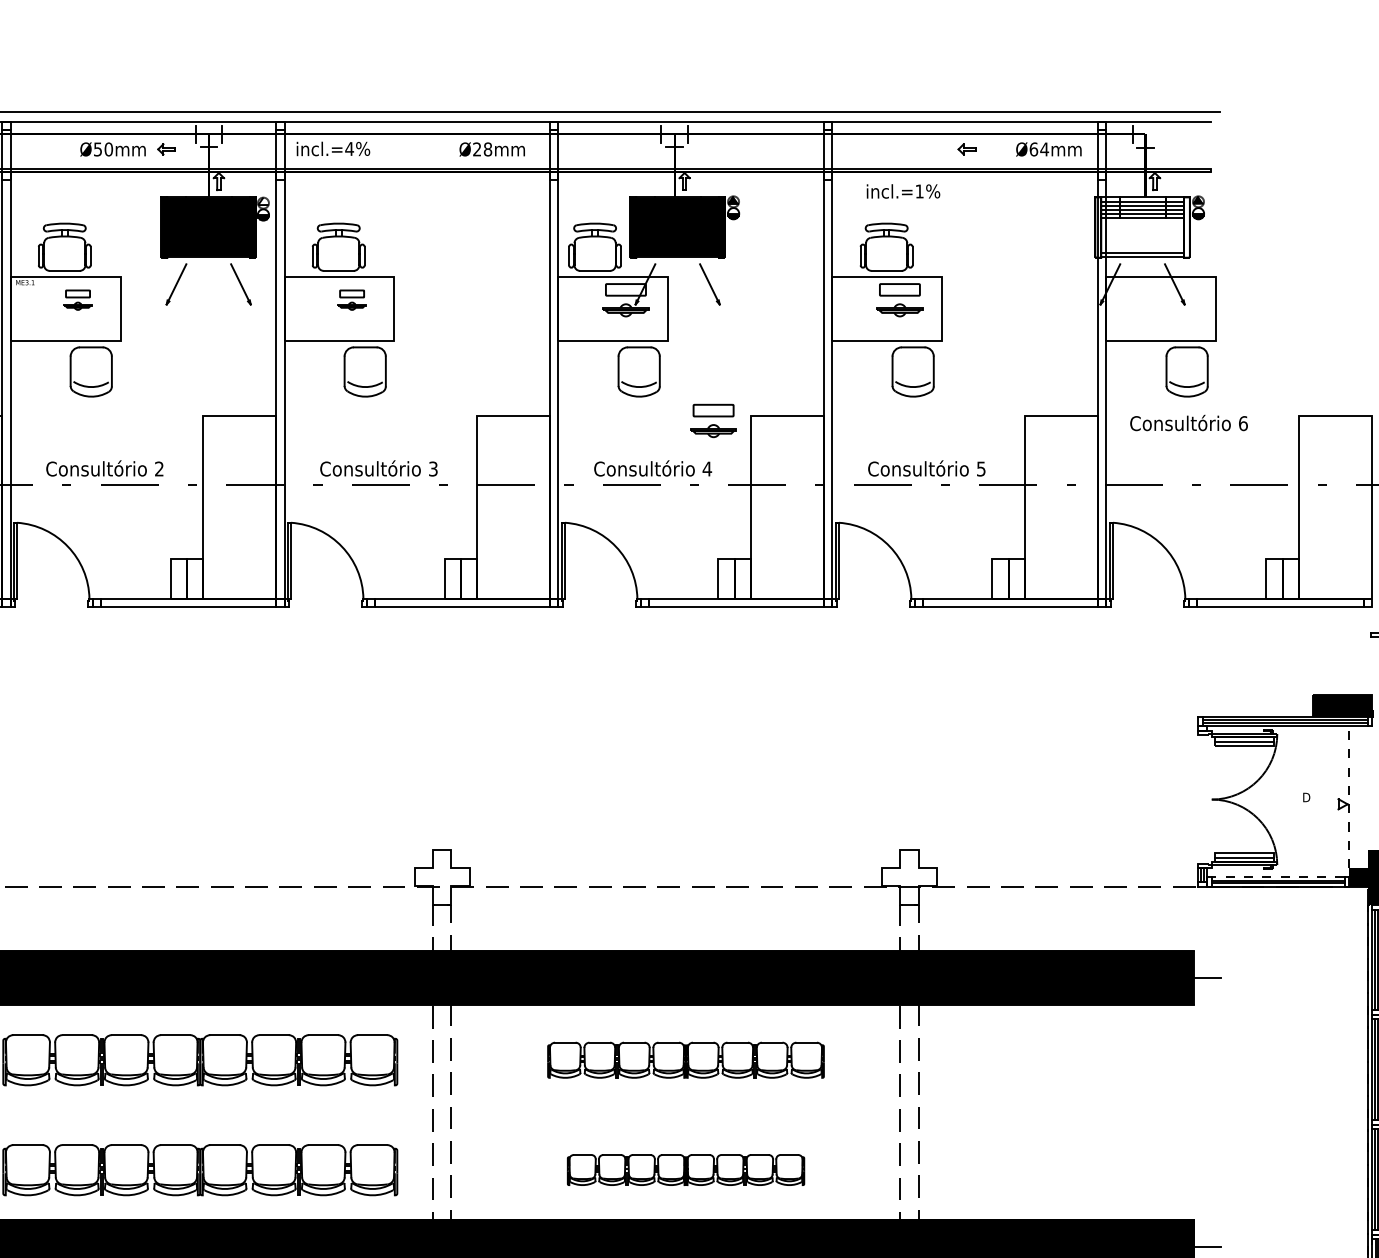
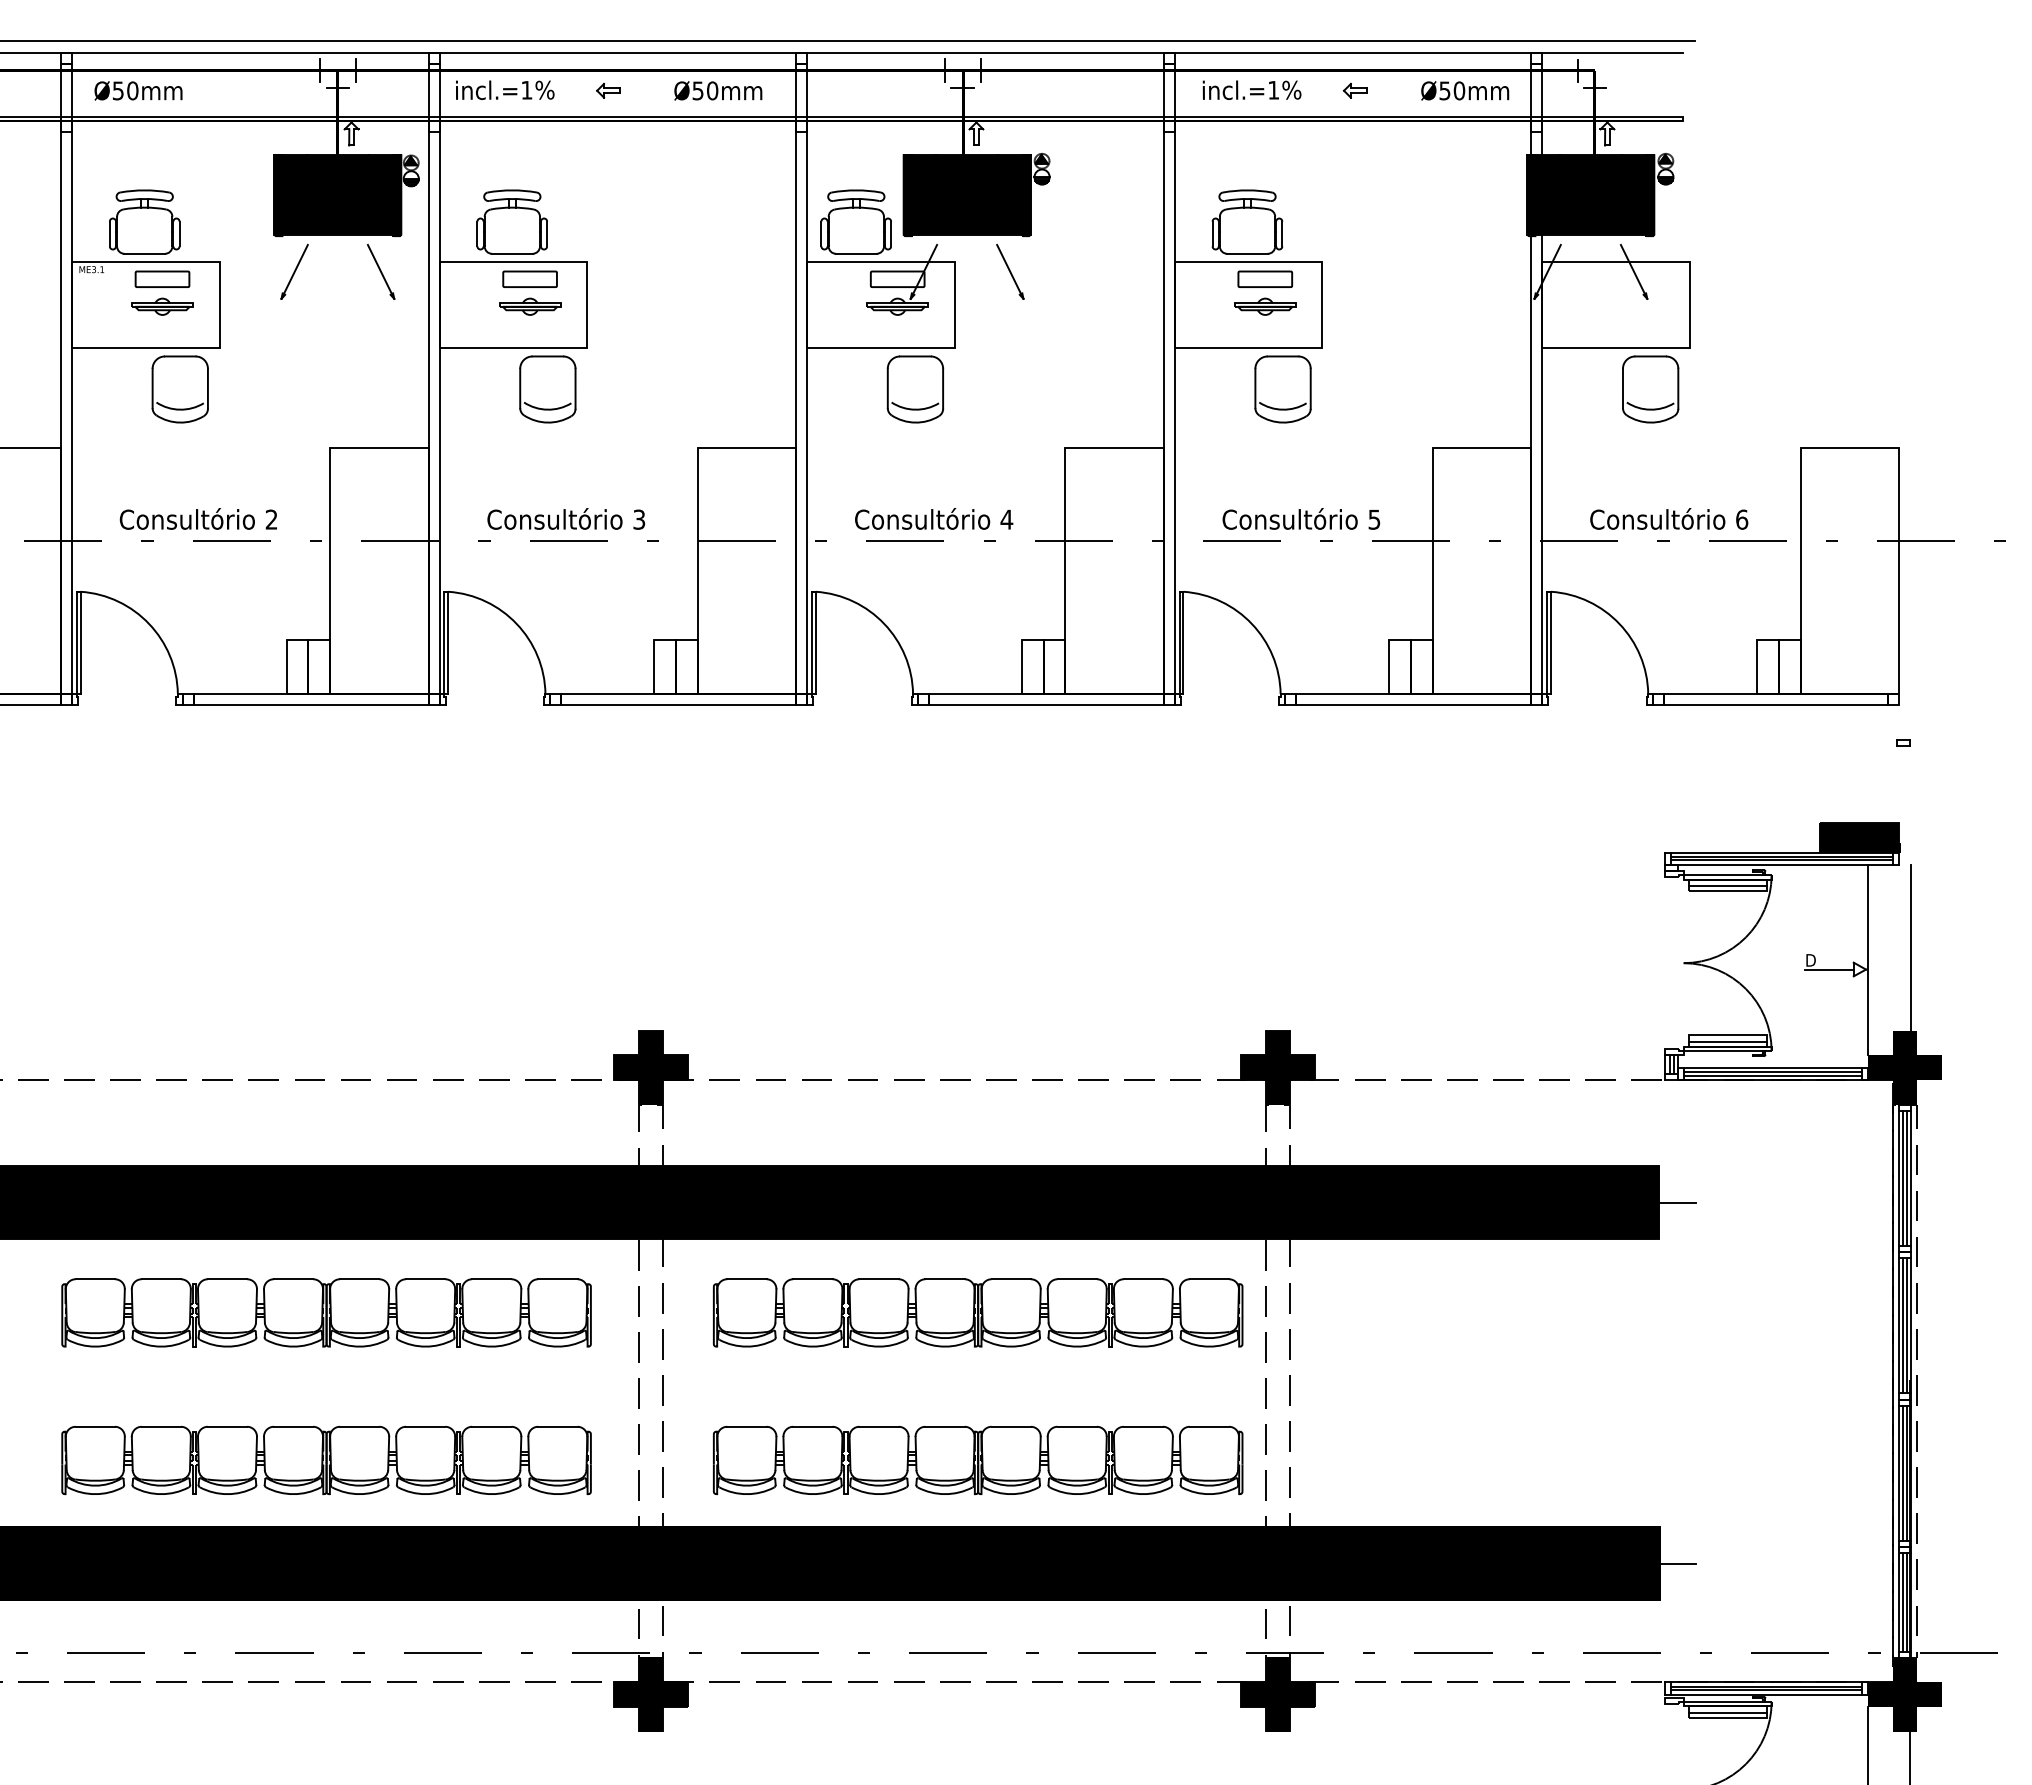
text: (113, 149) -> (138, 90), moved
part: (166, 149) -> (608, 90), moved
text: (349, 149) -> (526, 90), incl.=4%%% -> incl.=1%%%
text: (482, 149) -> (705, 90), Ø28mm -> Ø50mm
text: (1039, 149) -> (1452, 90), Ø64mm -> Ø50mm
text: (903, 190) -> (1251, 89), moved
fill: (263, 201) -> (411, 160), added
fill: (1142, 227) -> (1590, 195), added
part: (78, 299) -> (162, 292), size x1.67
part: (352, 299) -> (530, 292), size x1.67
part: (713, 420) -> (1015, 454), removed
text: (1189, 422) -> (1669, 518), moved
line: (1349, 796) -> (1868, 959), dashed -> solid
line: (1319, 804) -> (1828, 969), added
fill: (441, 877) -> (650, 1067), added
fill: (909, 877) -> (1277, 1067), added
line: (1277, 877) -> (1772, 1067), dashed -> solid
part: (686, 1059) -> (978, 1312), size x1.43
part: (686, 1169) -> (978, 1459), size x1.67

